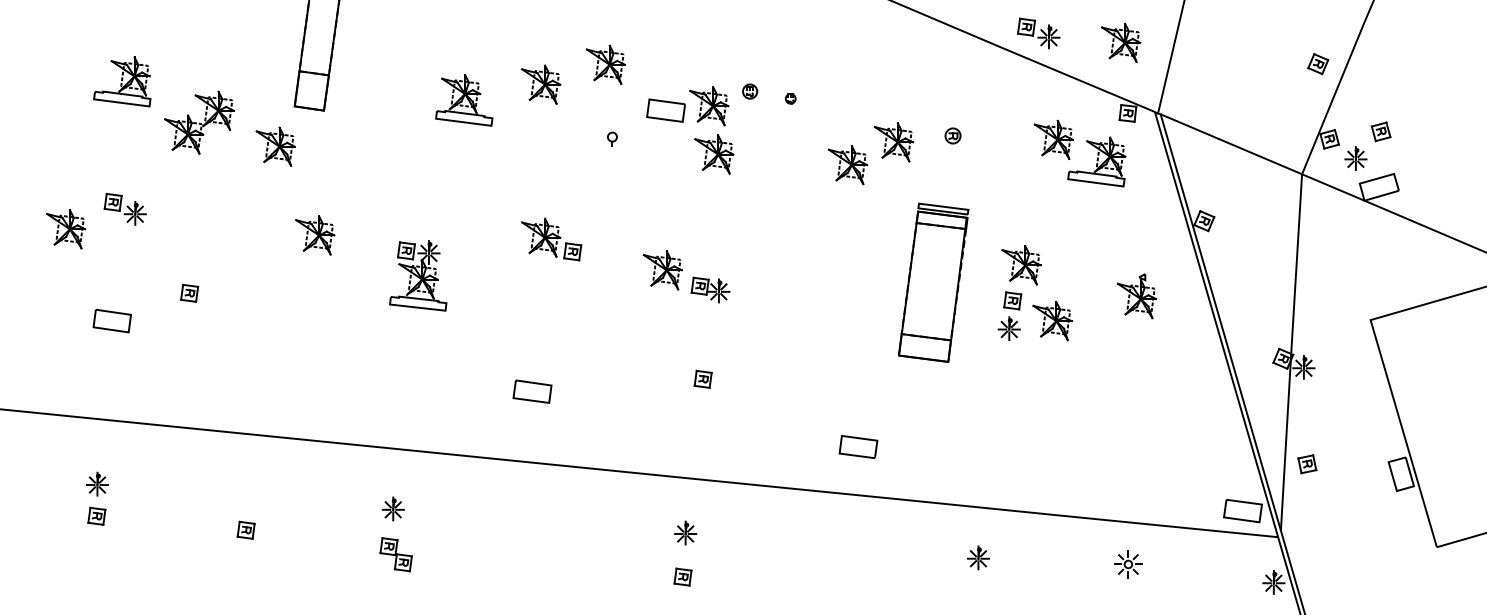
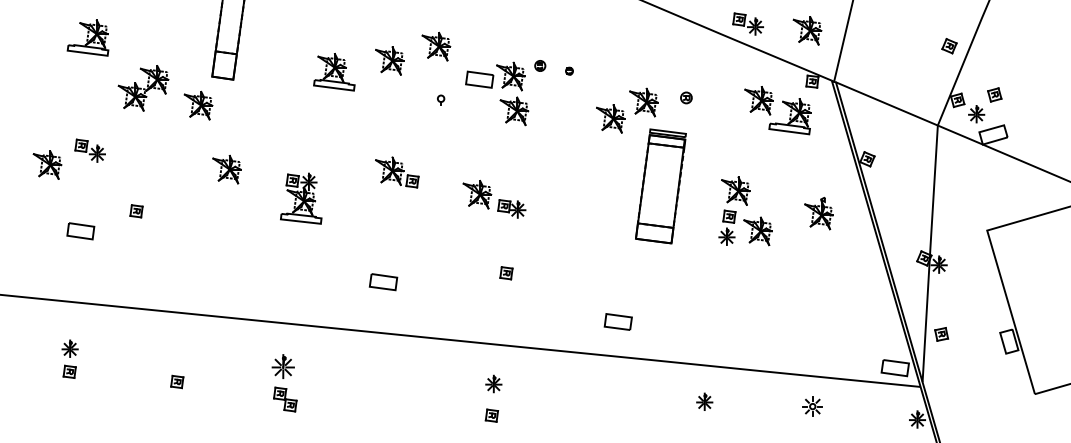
part: (122, 81) -> (88, 37), moved
part: (933, 282) -> (660, 186), moved
part: (392, 508) -> (282, 366), size x1.4

